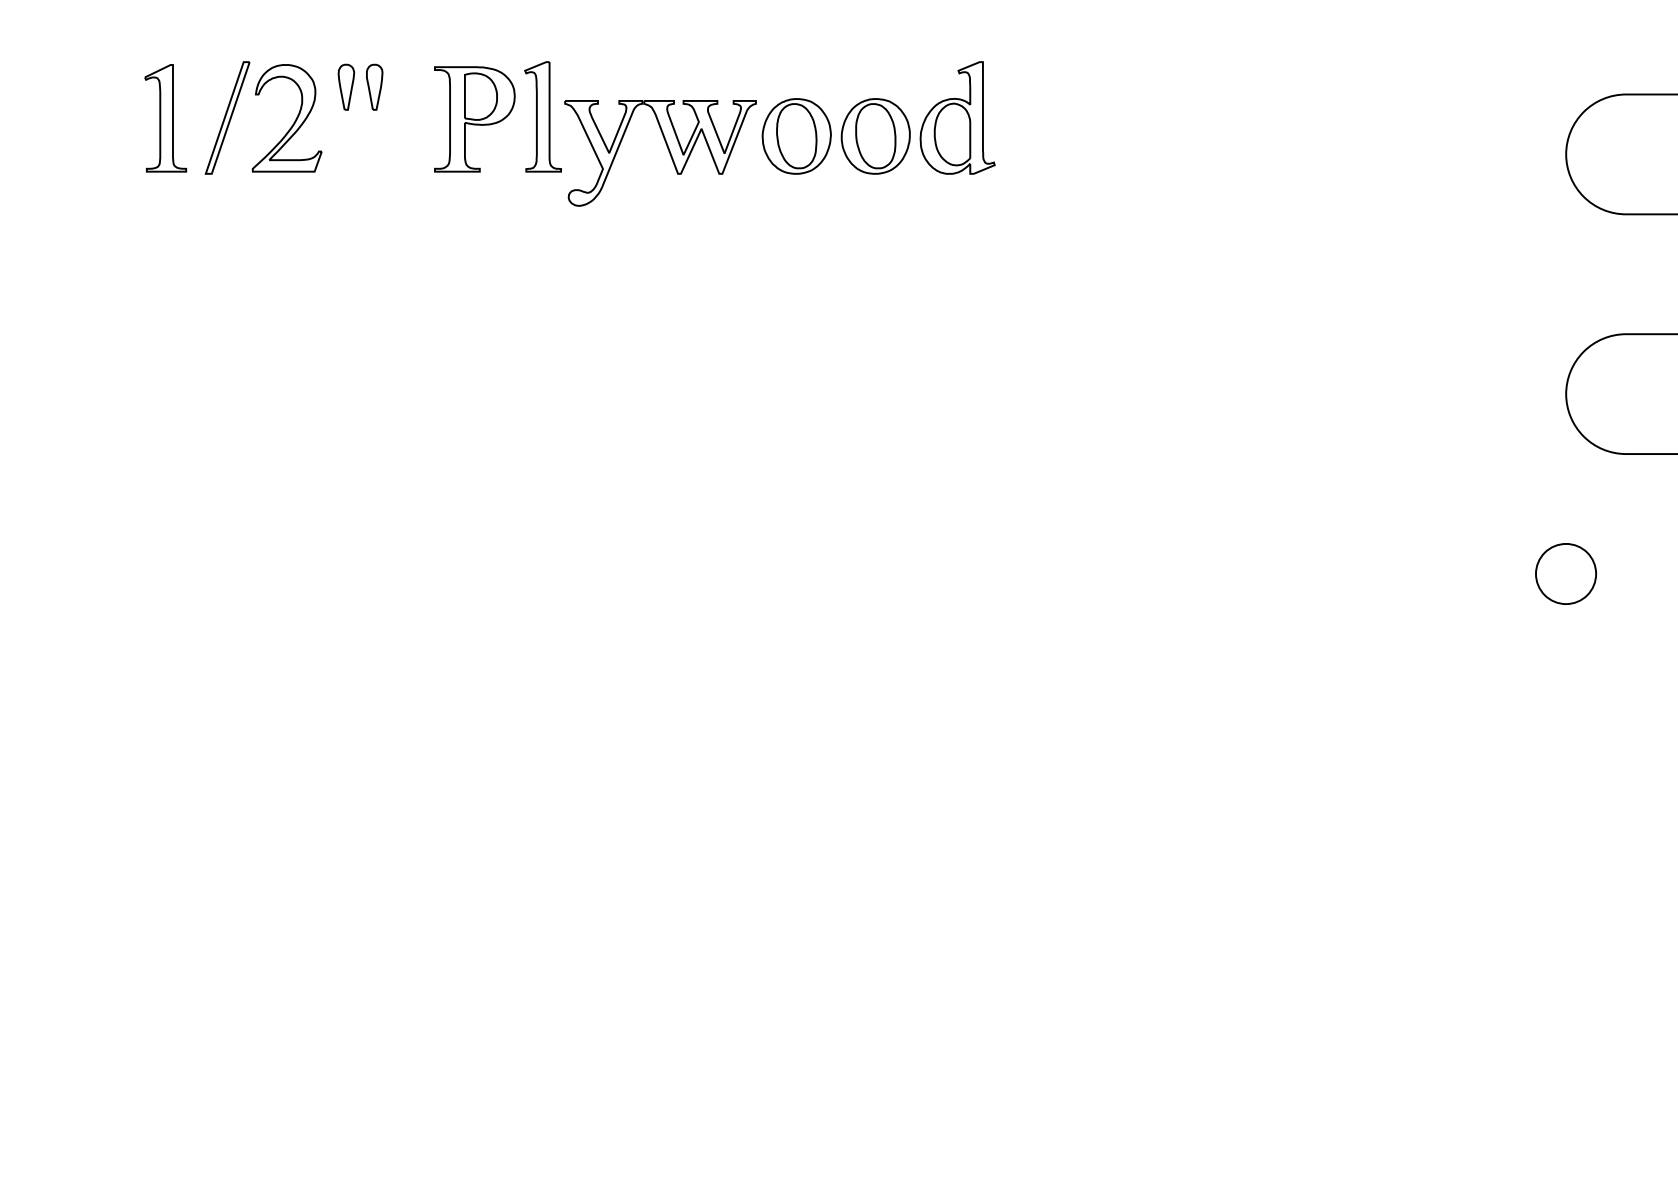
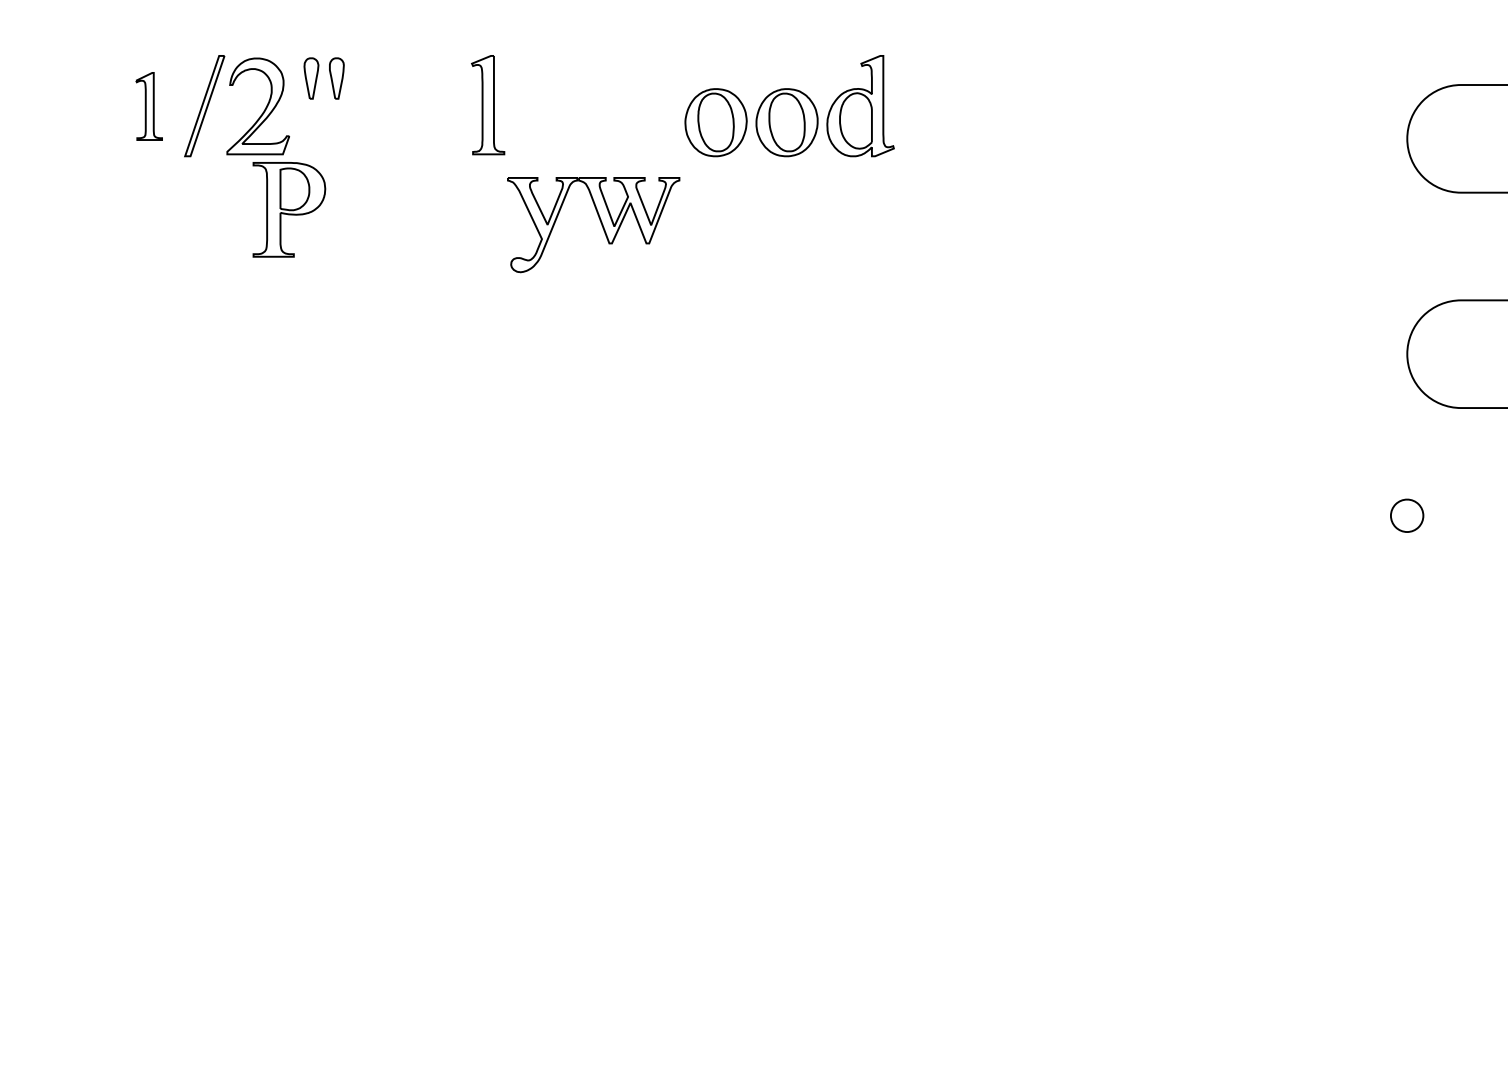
part: (165, 118) -> (148, 106), size x0.7
part: (474, 119) -> (289, 209), moved
part: (667, 149) -> (599, 221), moved
part: (1565, 573) -> (1406, 515), size x0.6

